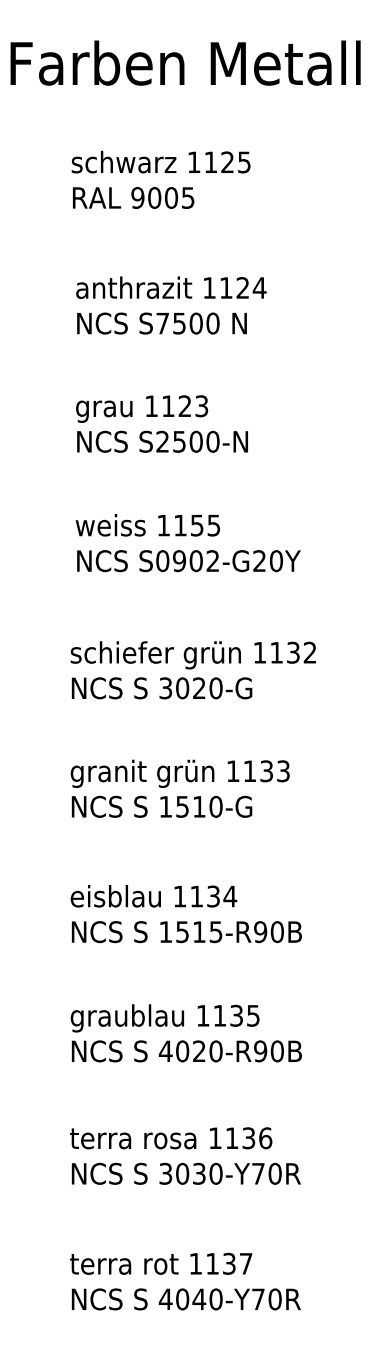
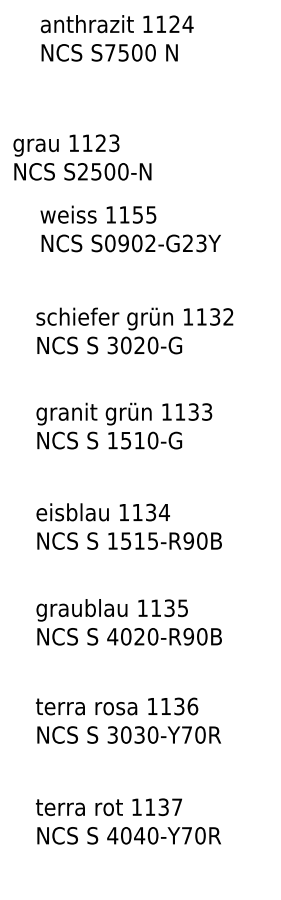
text: (161, 423) -> (82, 157), moved
text: (276, 561) -> (201, 243), S0902-G20Y -> S0902-G23Y

